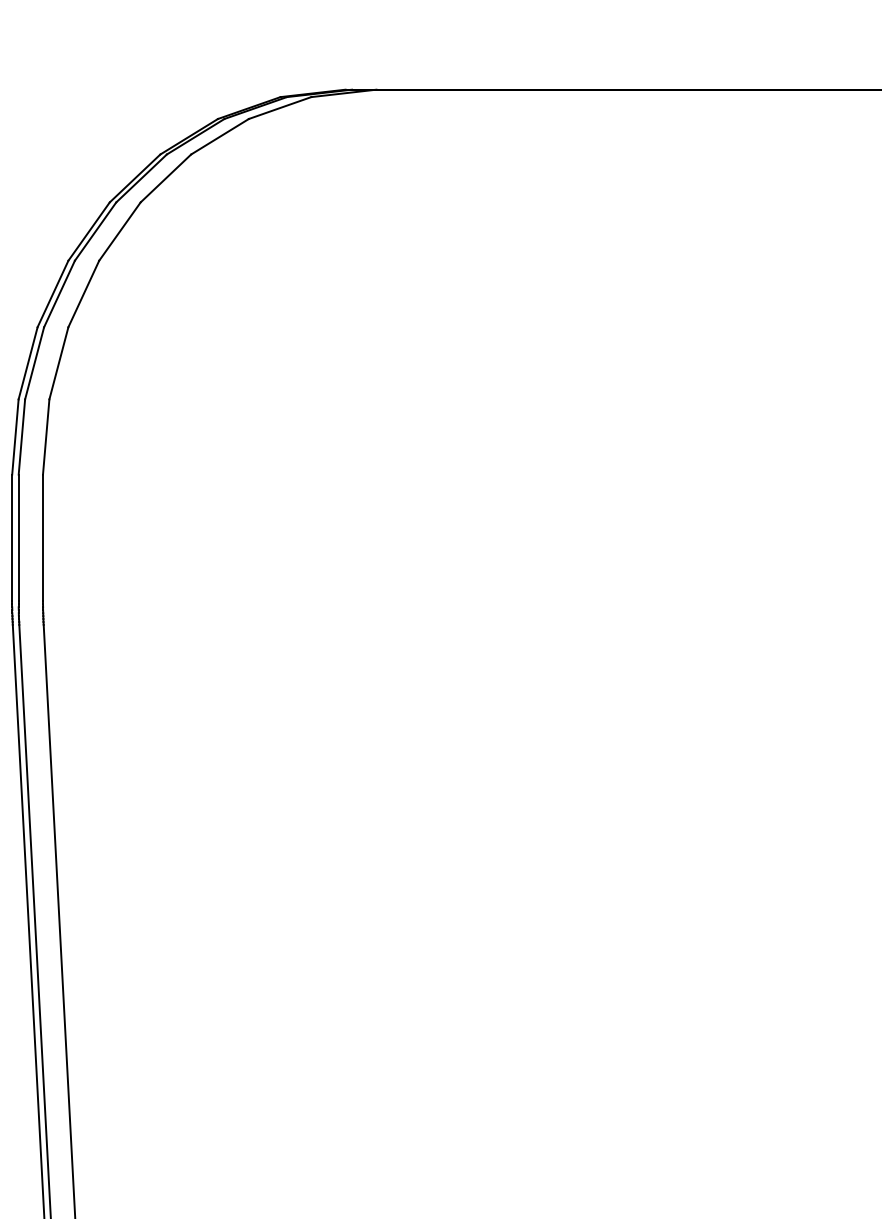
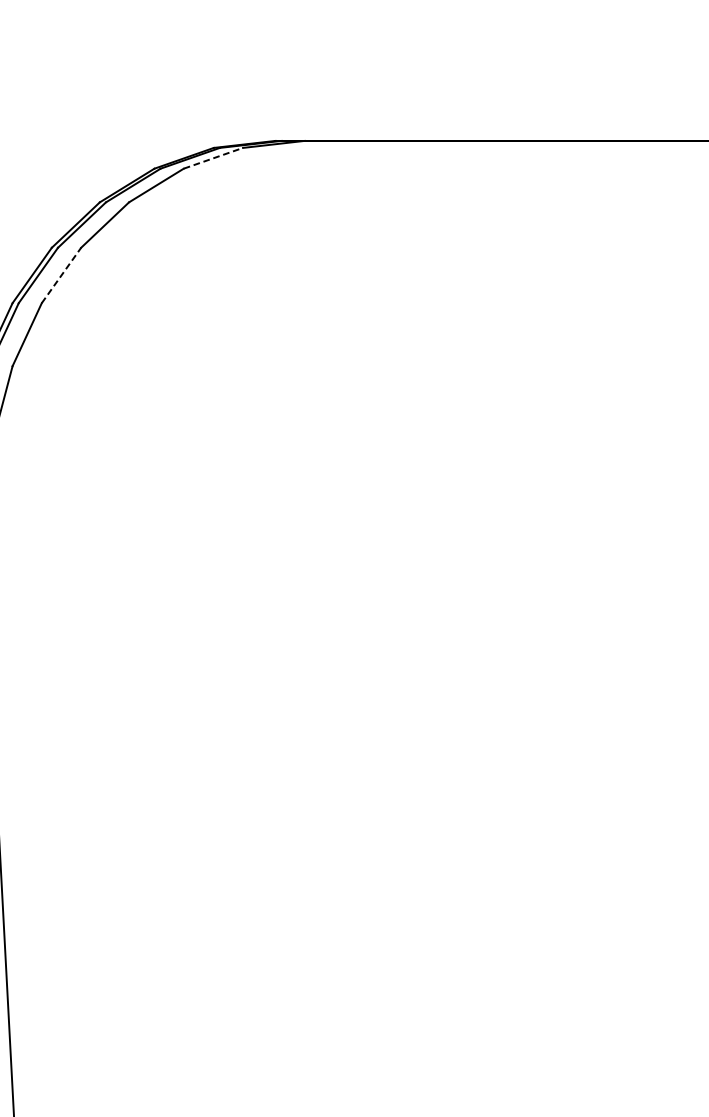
line: (280, 107) -> (213, 157), solid -> dashed
line: (119, 231) -> (61, 275), solid -> dashed

